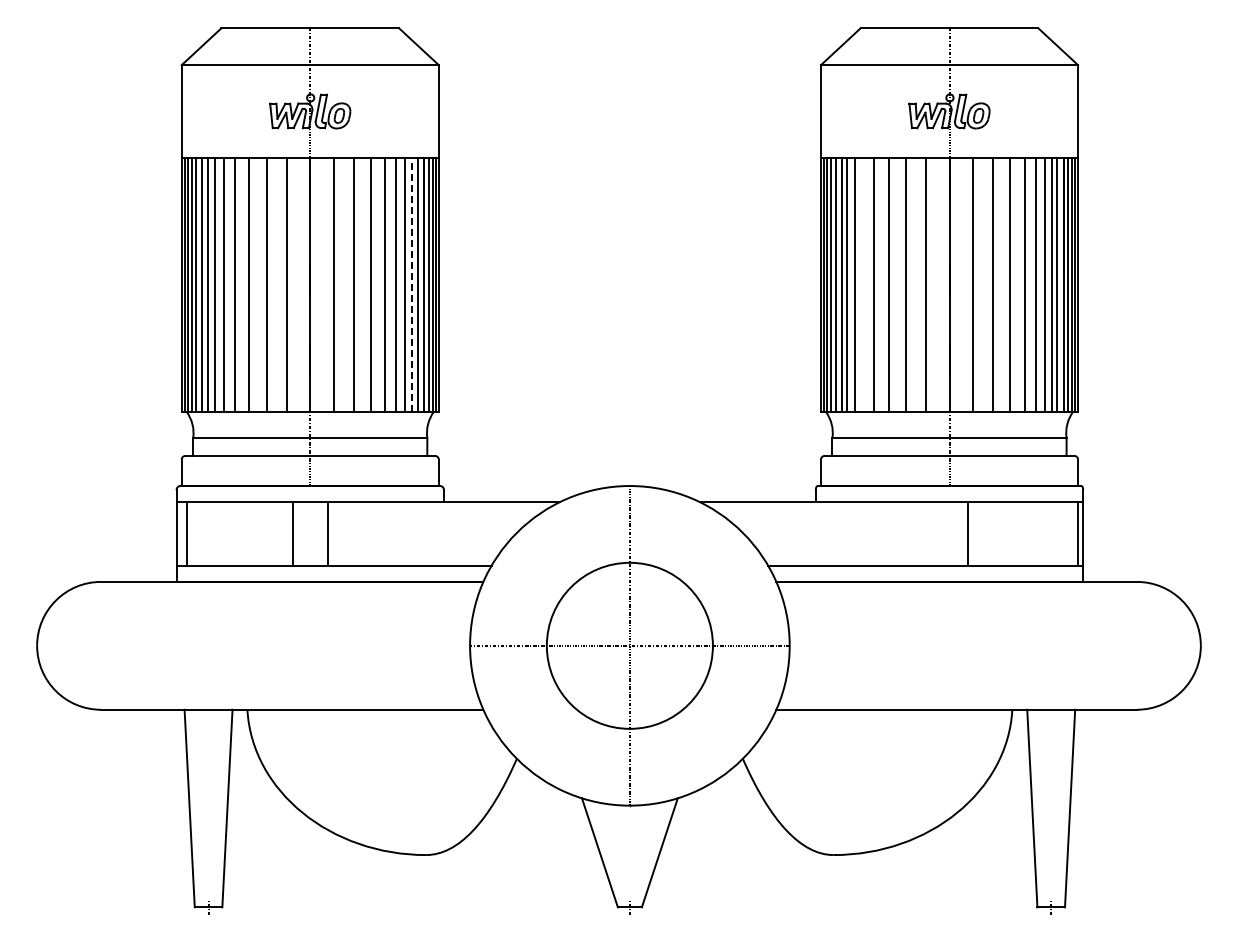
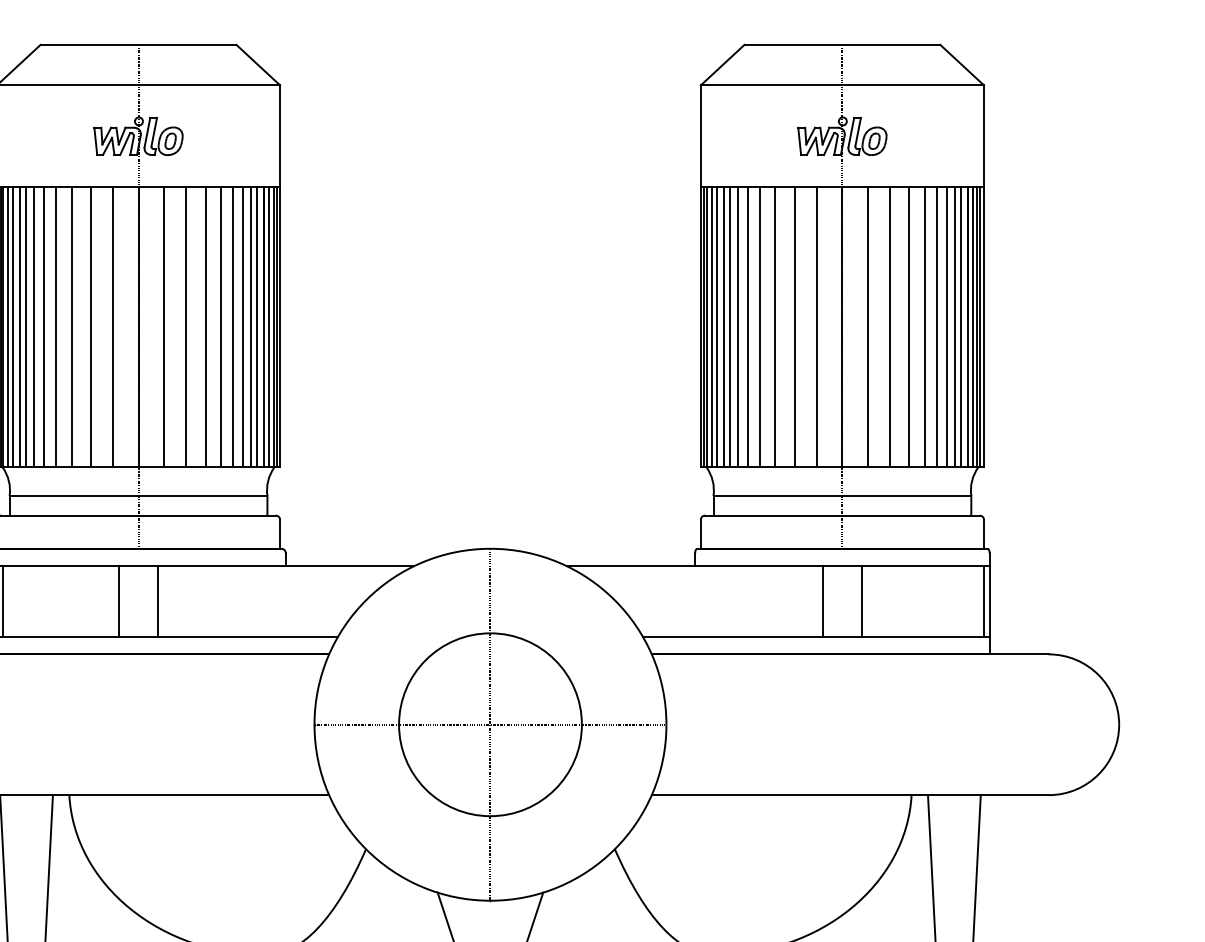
line: (412, 284) -> (251, 326), dashed -> solid
line: (863, 284) -> (747, 326), added
line: (931, 533) -> (822, 601), added

